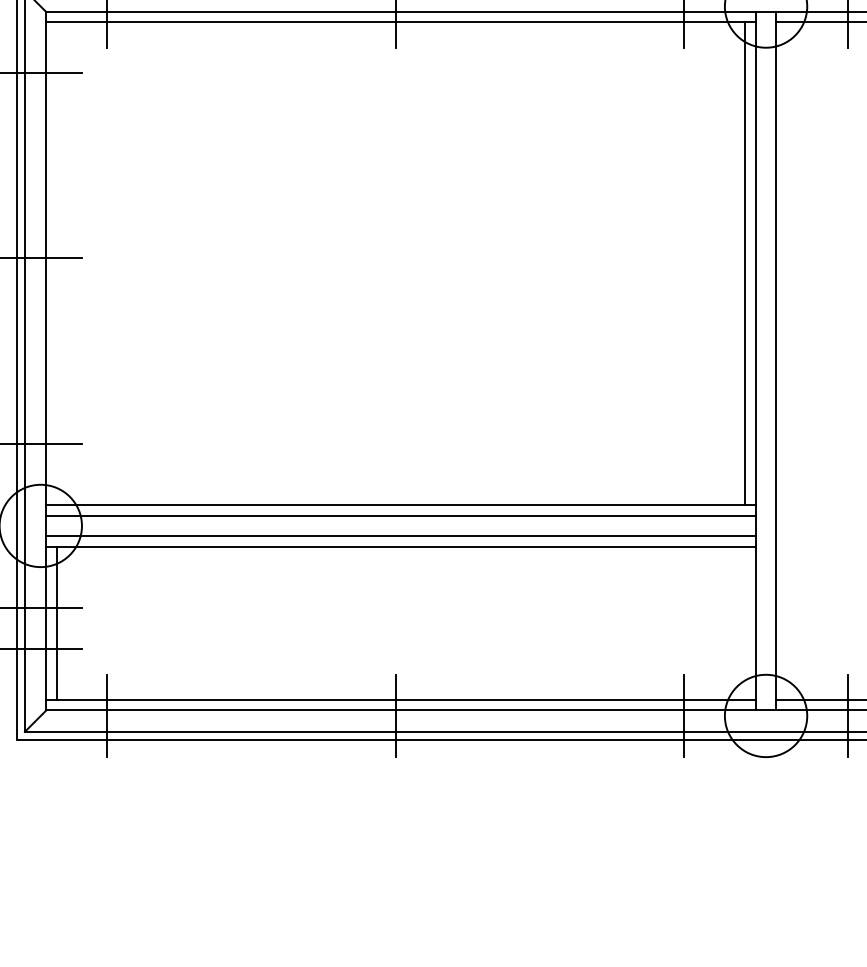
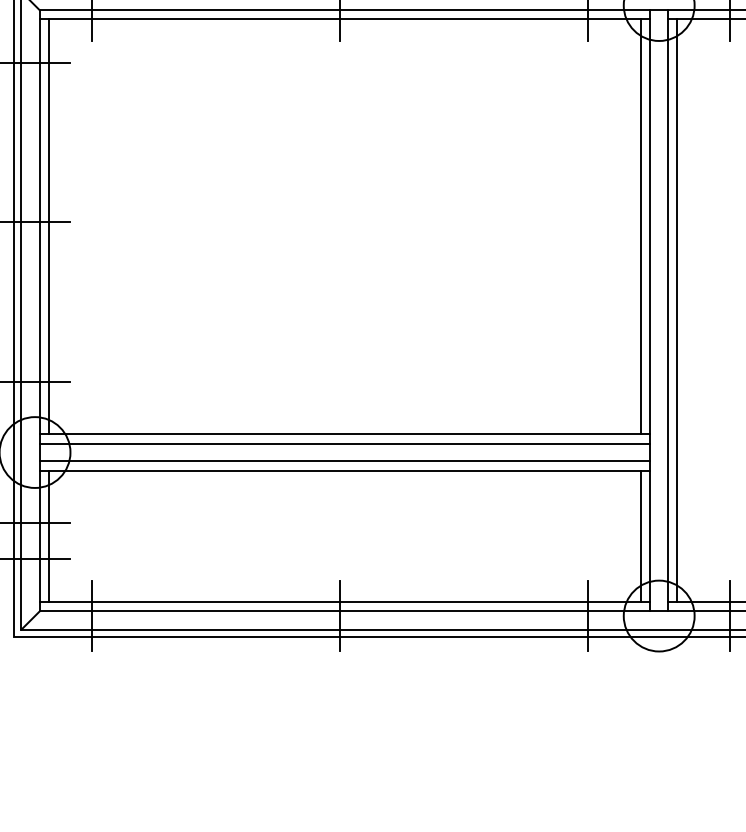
line: (56, 263) -> (48, 226), added
line: (787, 360) -> (677, 310), added
line: (745, 623) -> (641, 536), added

